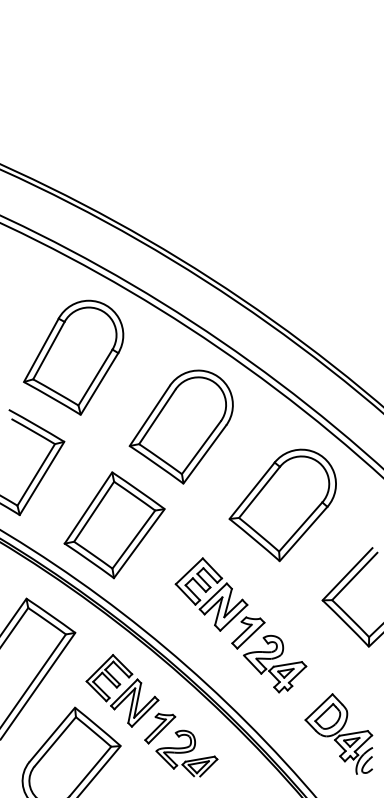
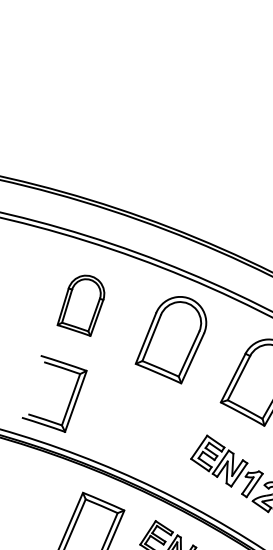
part: (73, 357) -> (80, 307), size x0.7
part: (114, 525) -> (136, 425), removed

